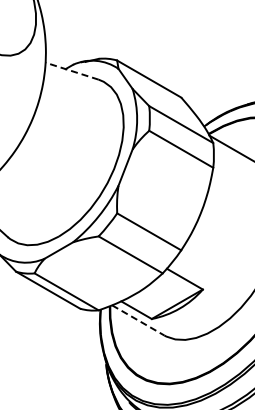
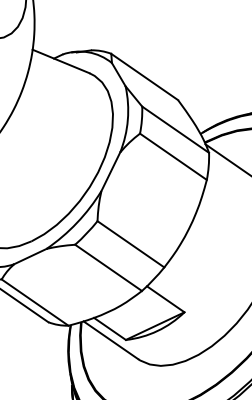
line: (72, 71) -> (61, 61), dashed -> solid
line: (138, 320) -> (111, 340), dashed -> solid

